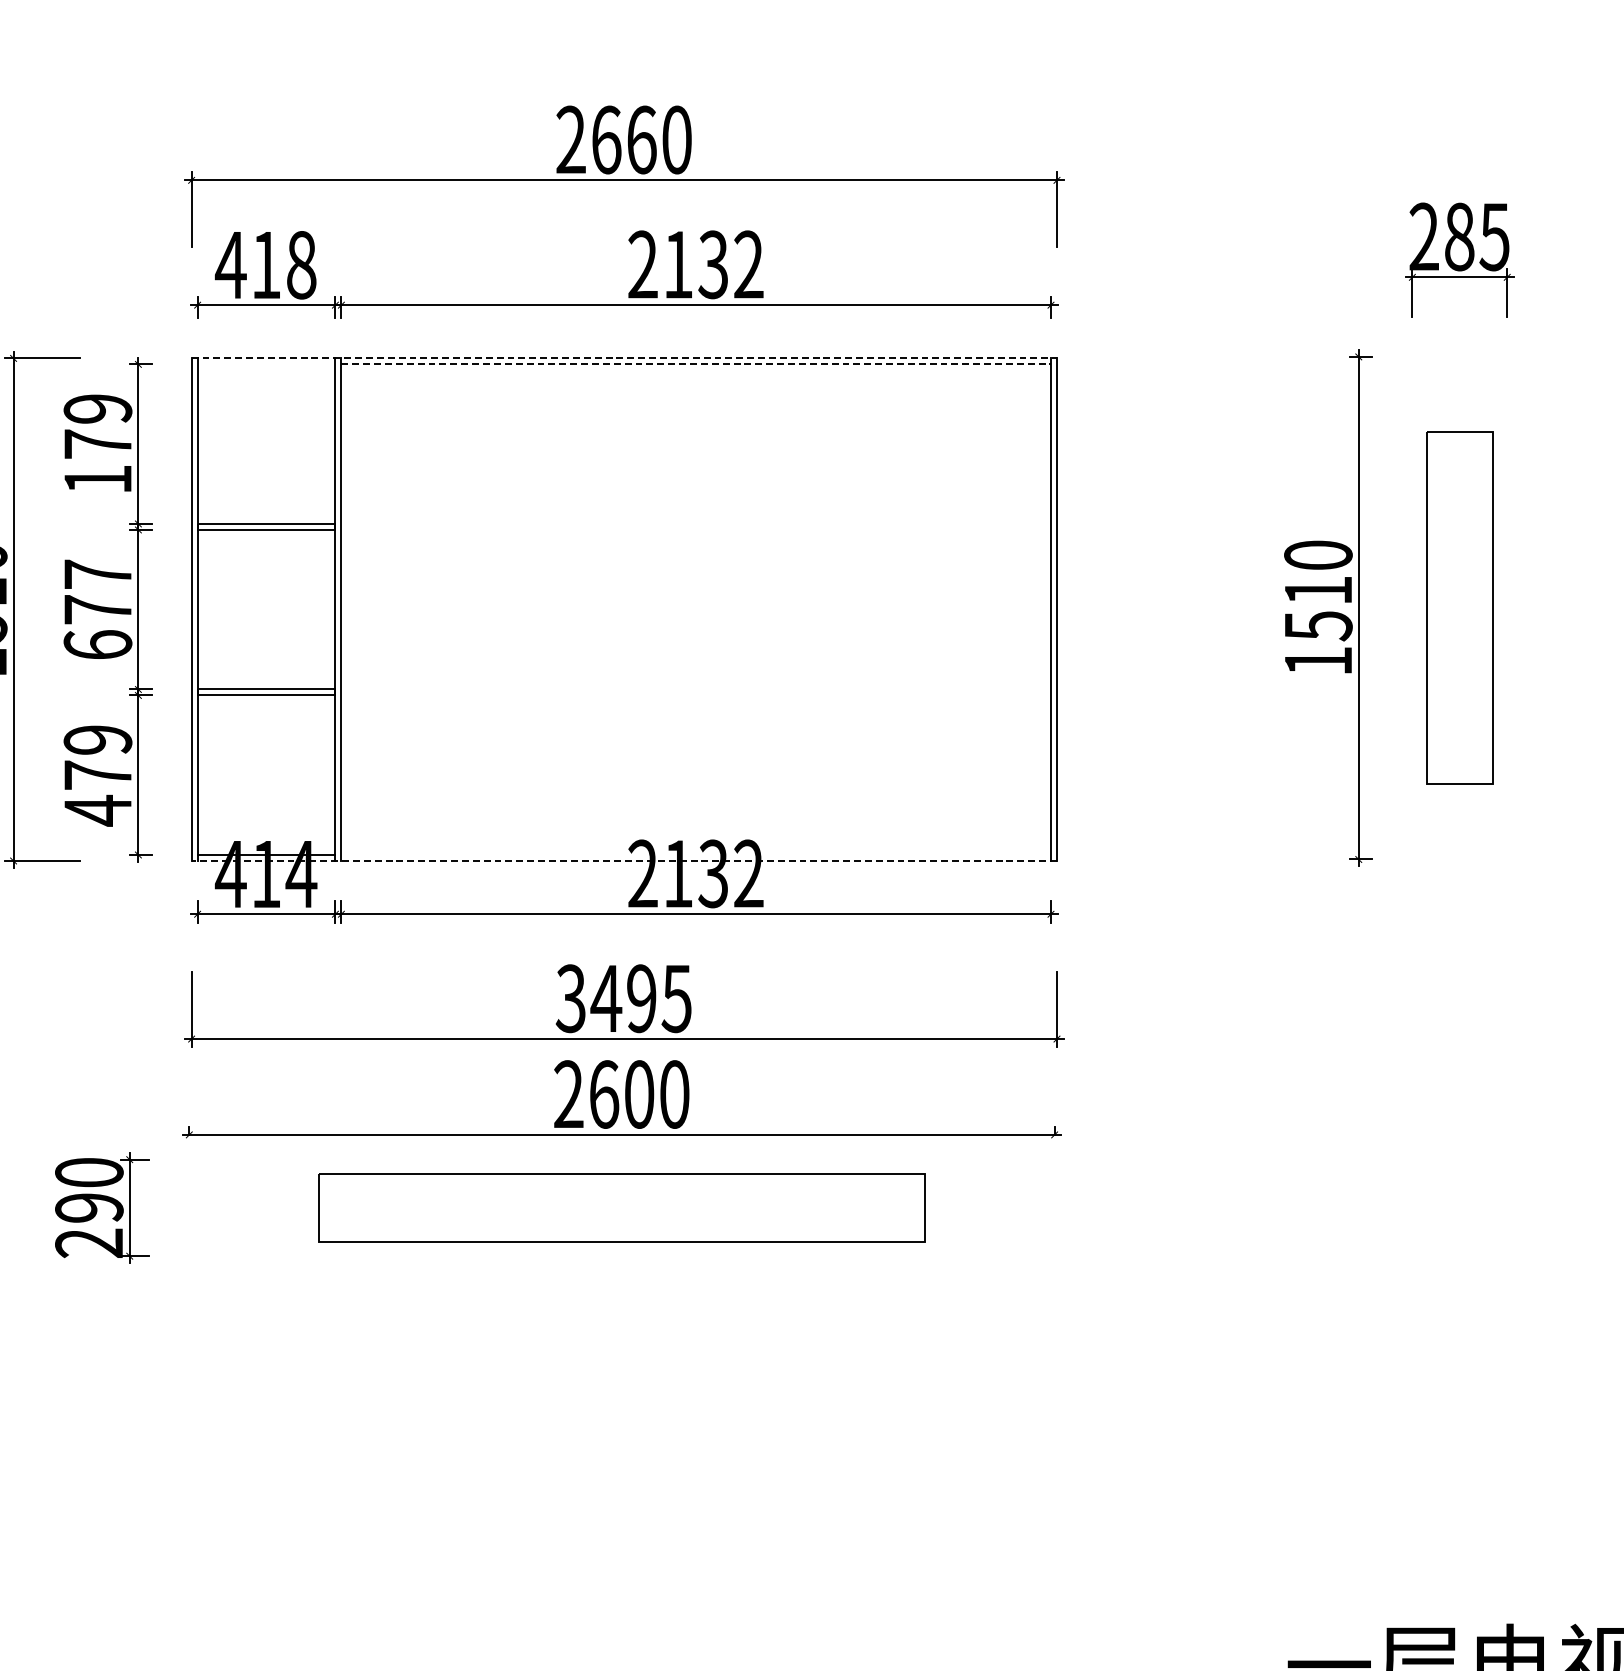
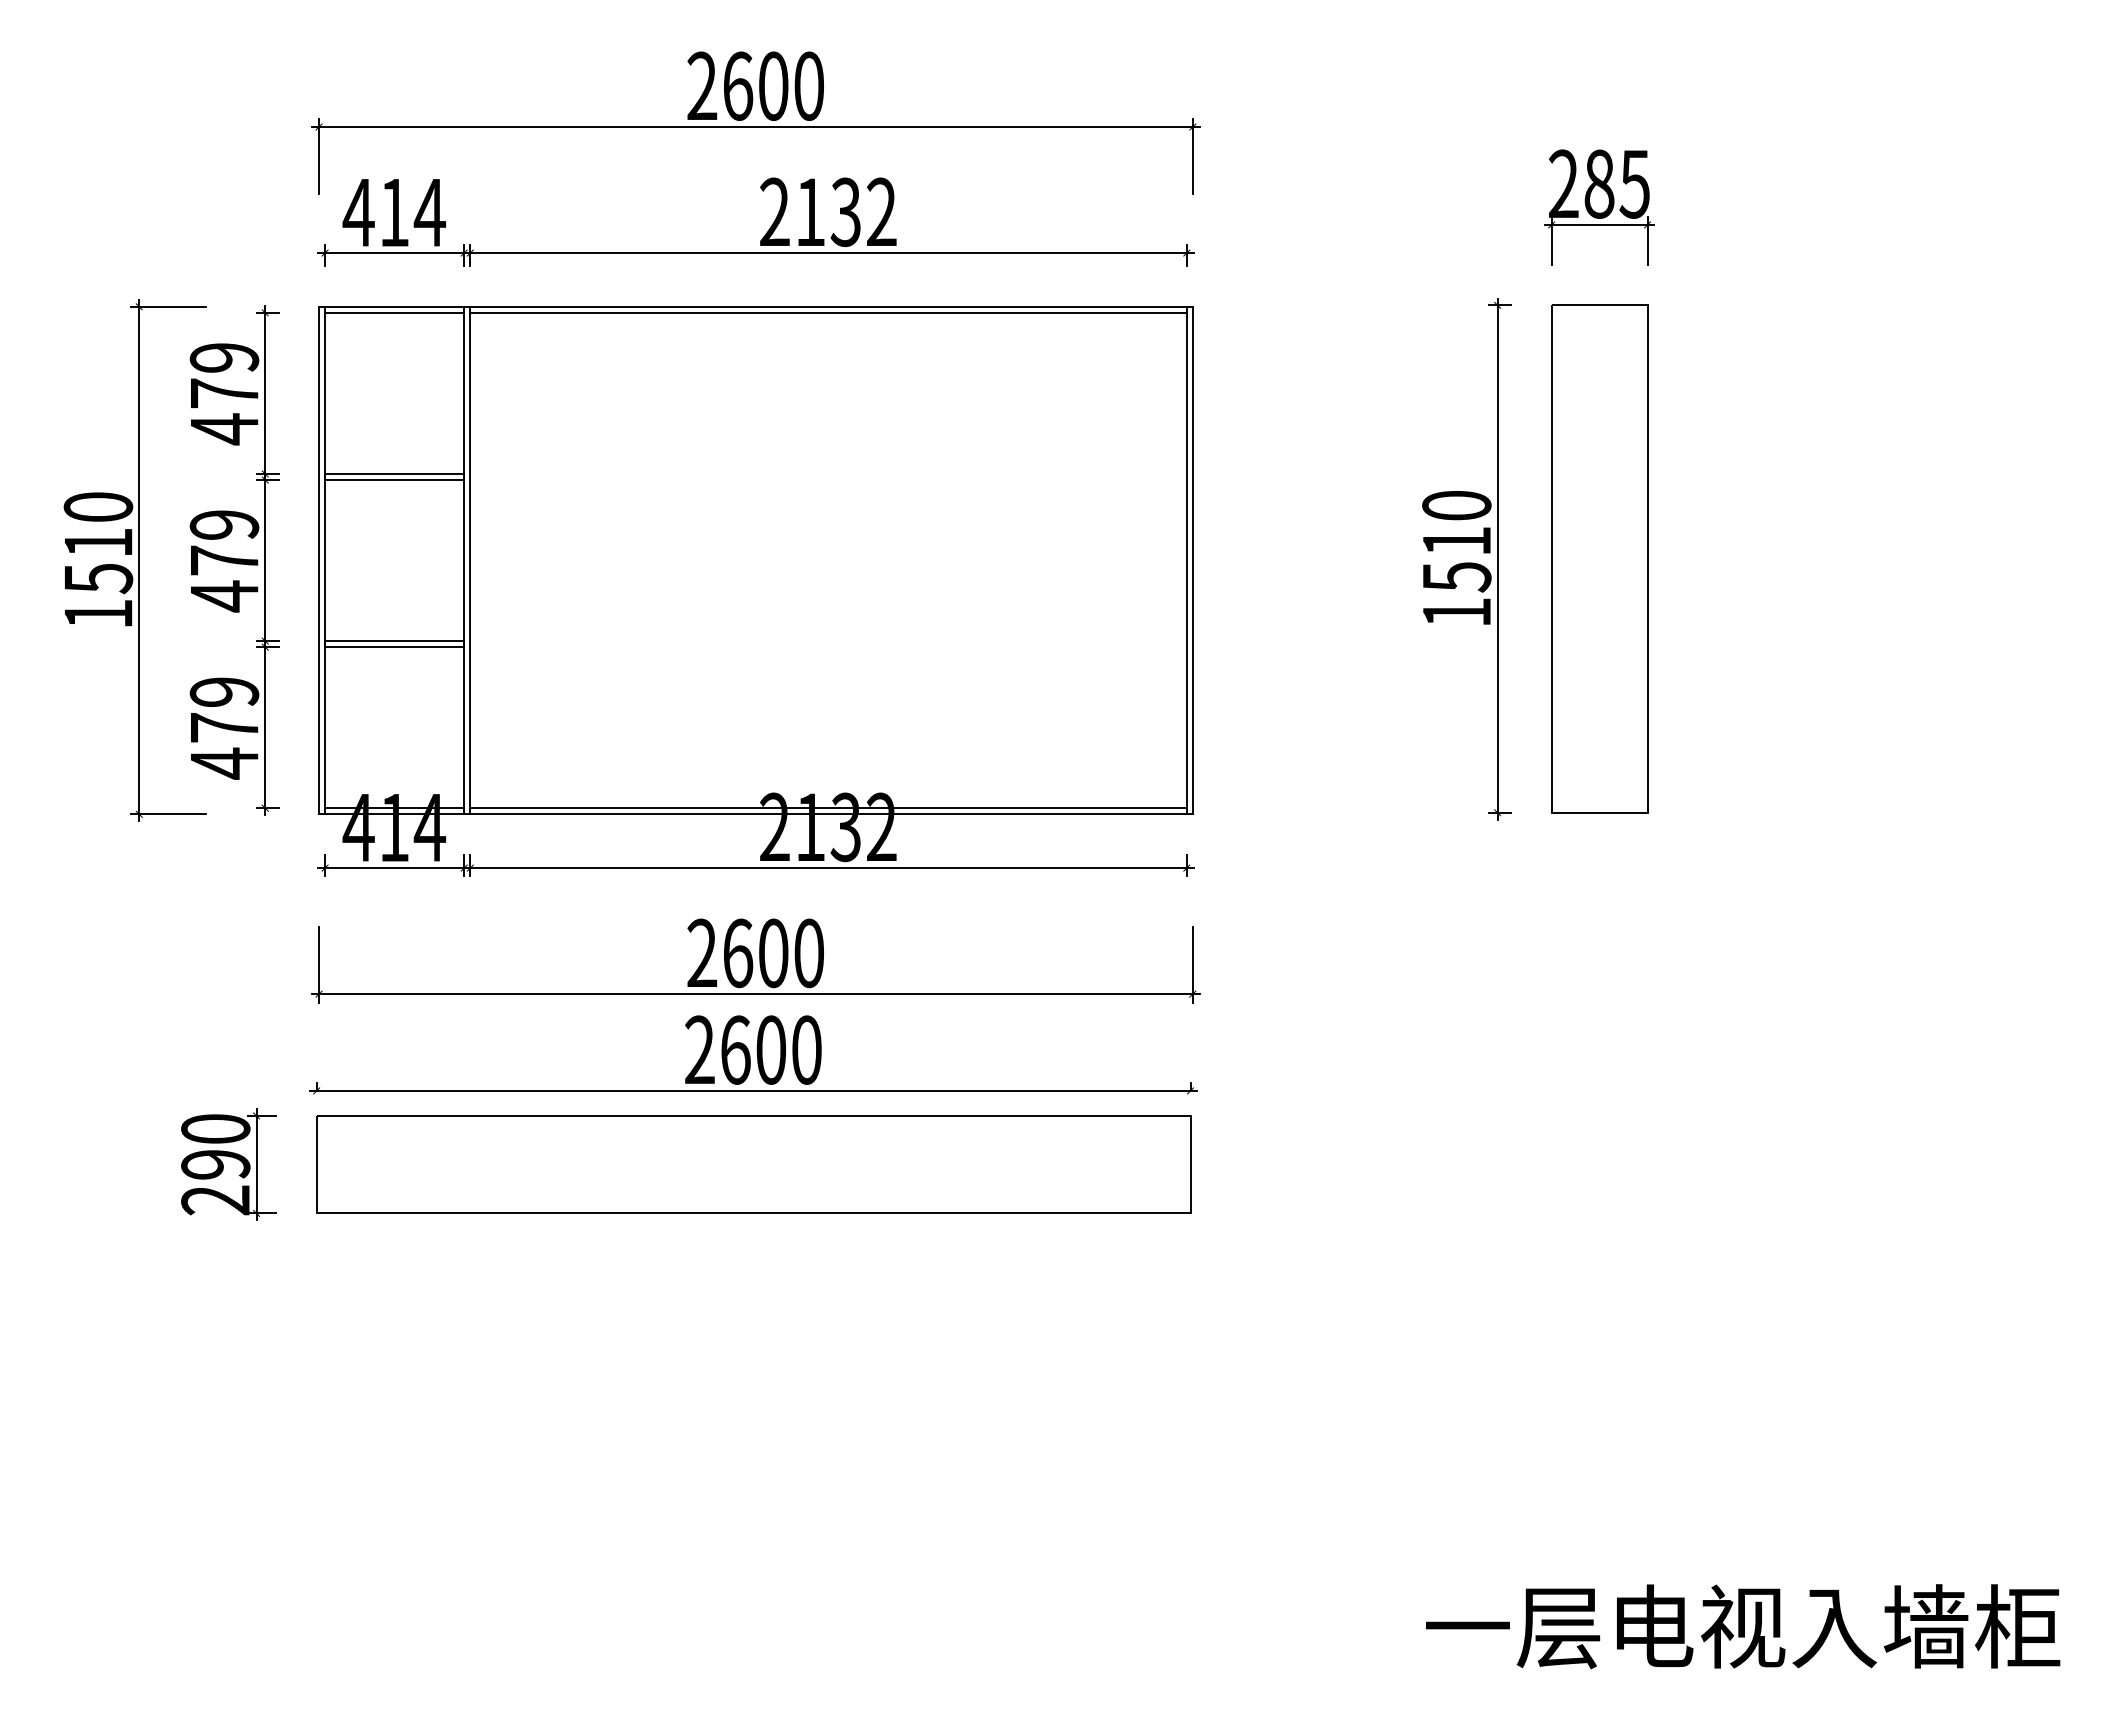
text: (641, 139) -> (773, 85), 2660 -> 2600
text: (301, 265) -> (429, 212), 418 -> 414
line: (623, 358) -> (755, 306), dashed -> solid
line: (266, 364) -> (394, 312), added
line: (697, 364) -> (829, 312), dashed -> solid
text: (98, 479) -> (224, 429), 179 -> 479
part: (1459, 607) -> (1599, 558), size x1.43
text: (98, 610) -> (224, 561), 677 -> 479
line: (696, 855) -> (828, 808), added
line: (623, 861) -> (755, 814), dashed -> solid
text: (622, 998) -> (754, 953), 3495 -> 2600
part: (621, 1207) -> (753, 1164), size x1.43

